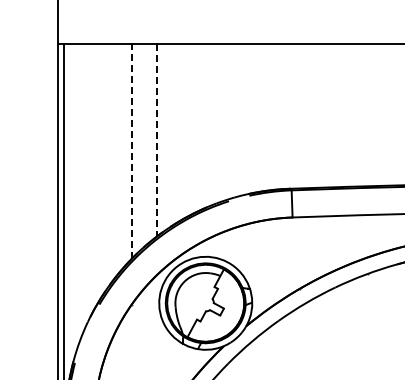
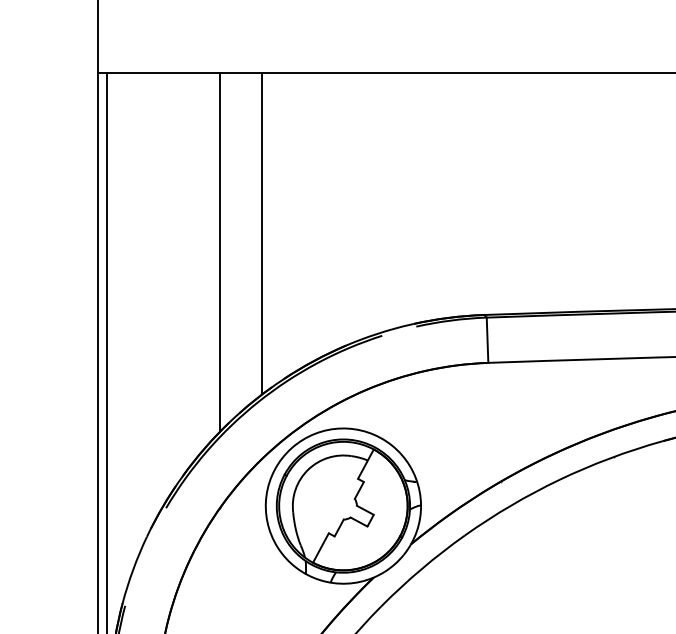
line: (157, 140) -> (262, 234), dashed -> solid
line: (131, 151) -> (219, 252), dashed -> solid

